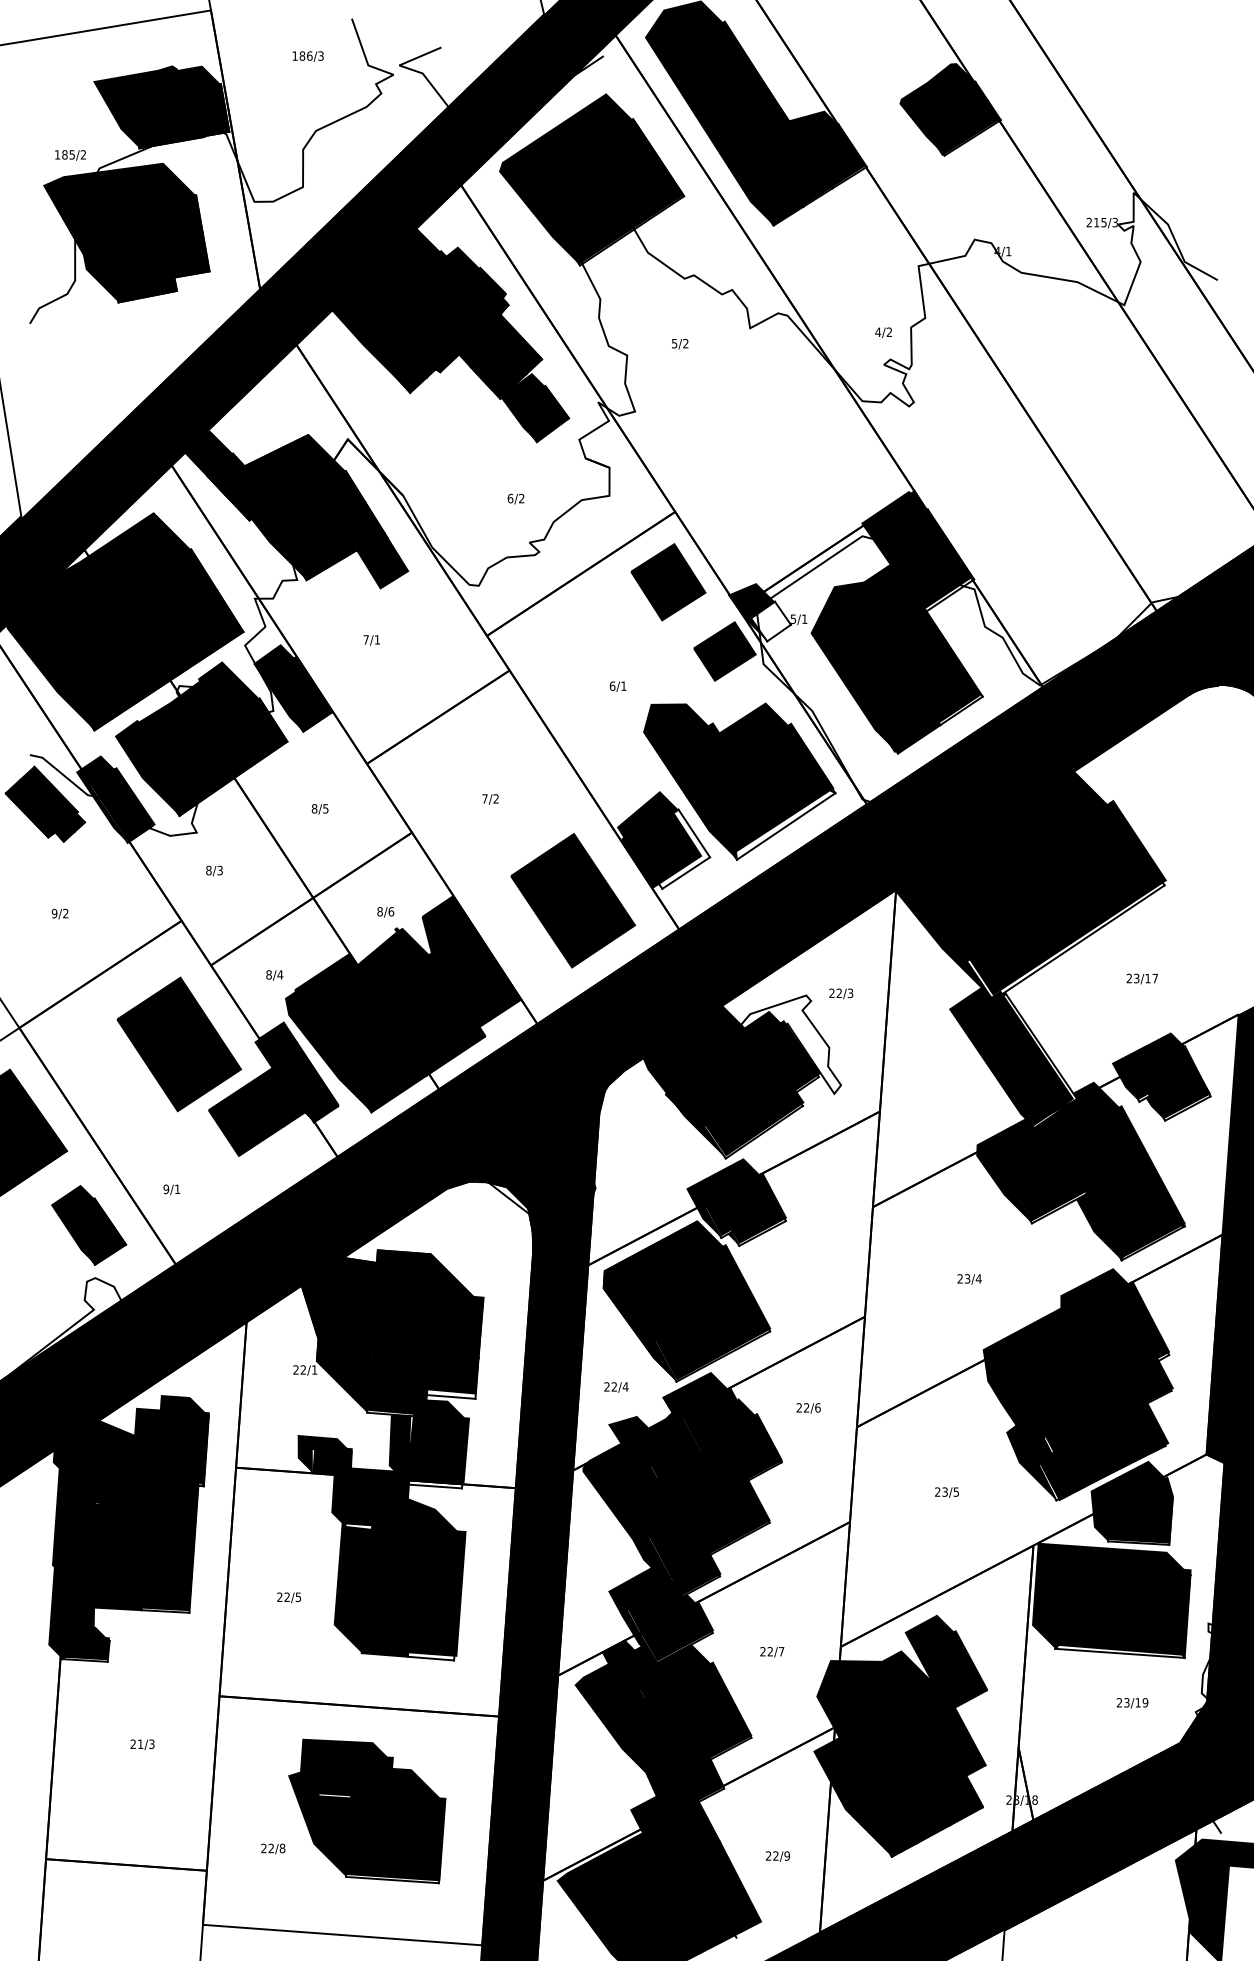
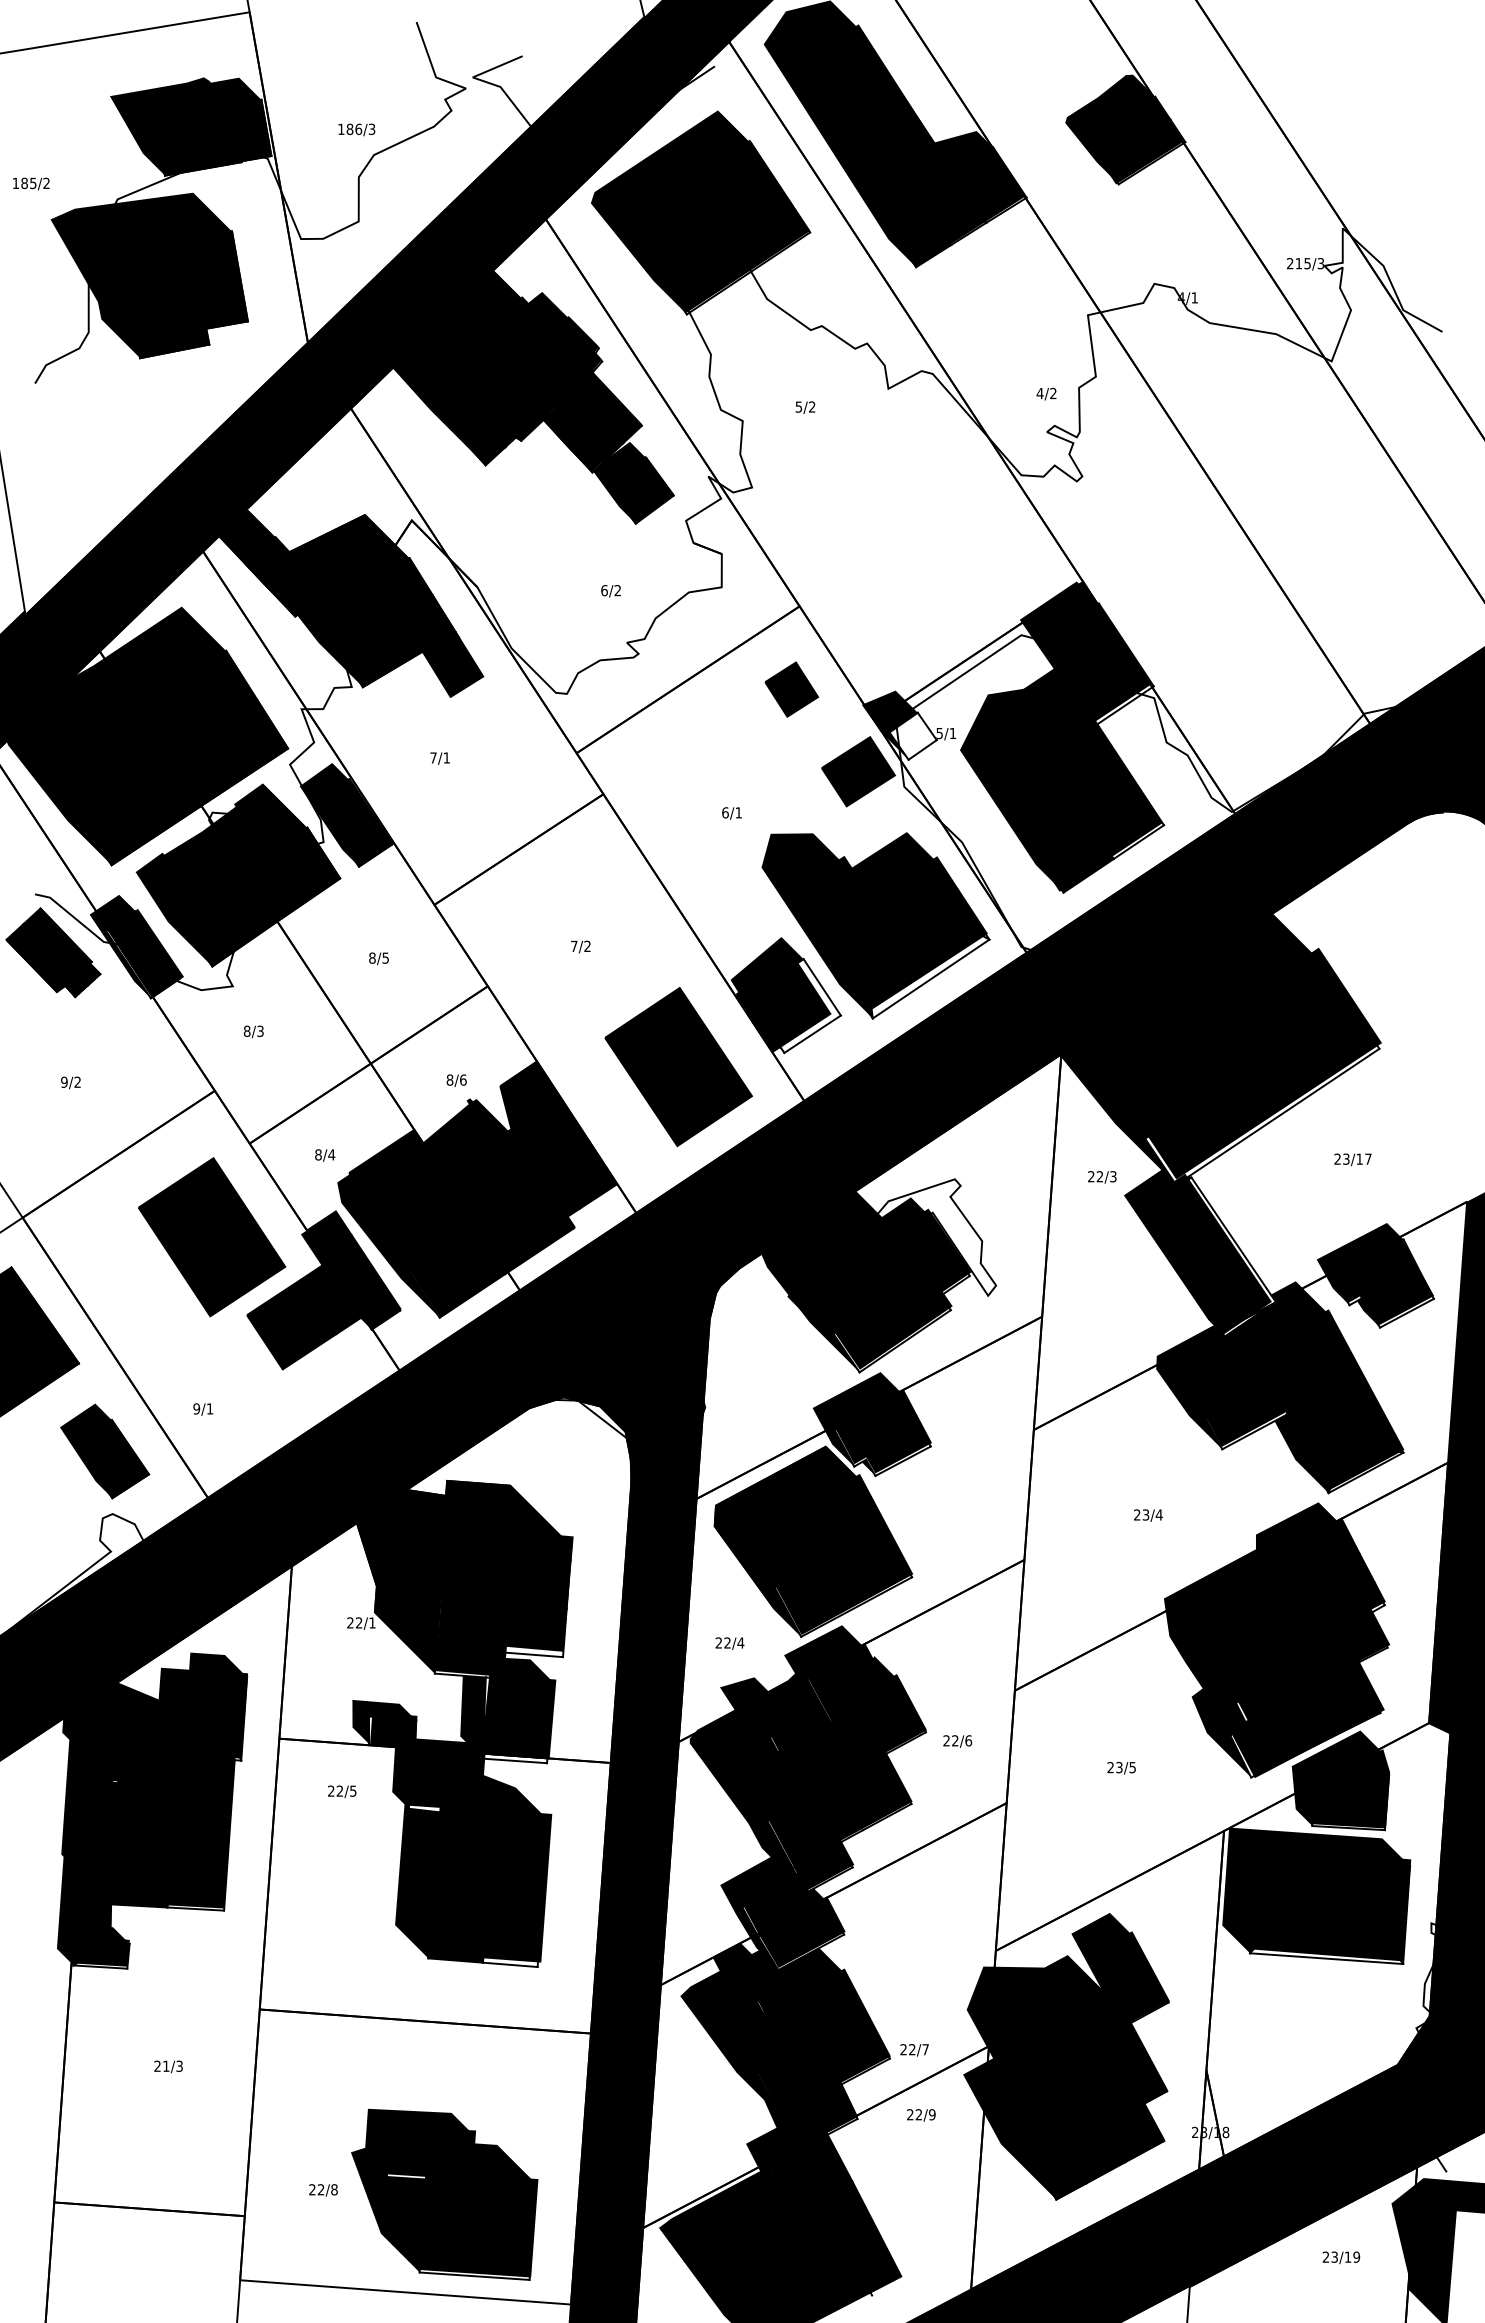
text: (307, 56) -> (356, 129), moved
text: (70, 154) -> (31, 183), moved
part: (668, 582) -> (791, 689), size x0.6
text: (841, 994) -> (1102, 1177), moved
text: (808, 1408) -> (957, 1741), moved
text: (289, 1597) -> (342, 1791), moved
text: (772, 1652) -> (914, 2050), moved
text: (1132, 1703) -> (1341, 2257), moved
part: (367, 1811) -> (444, 2194), moved
text: (778, 1856) -> (921, 2115), moved

